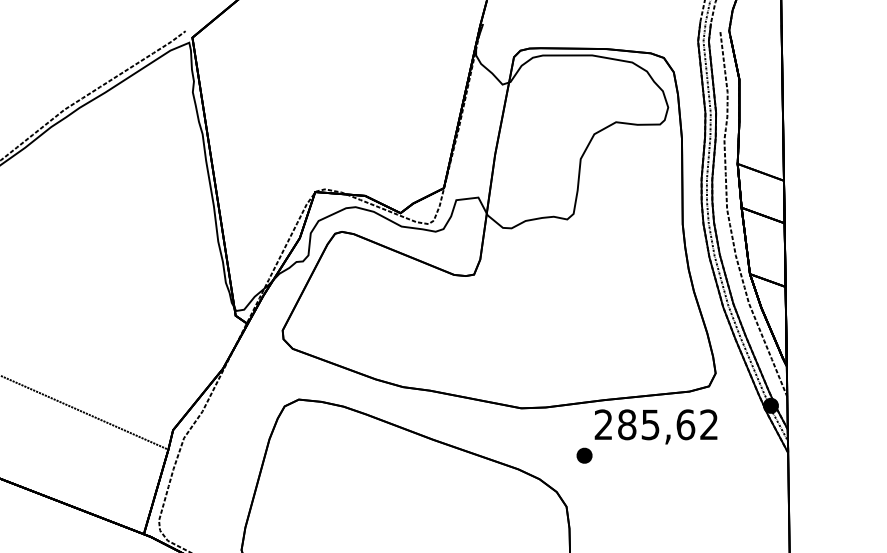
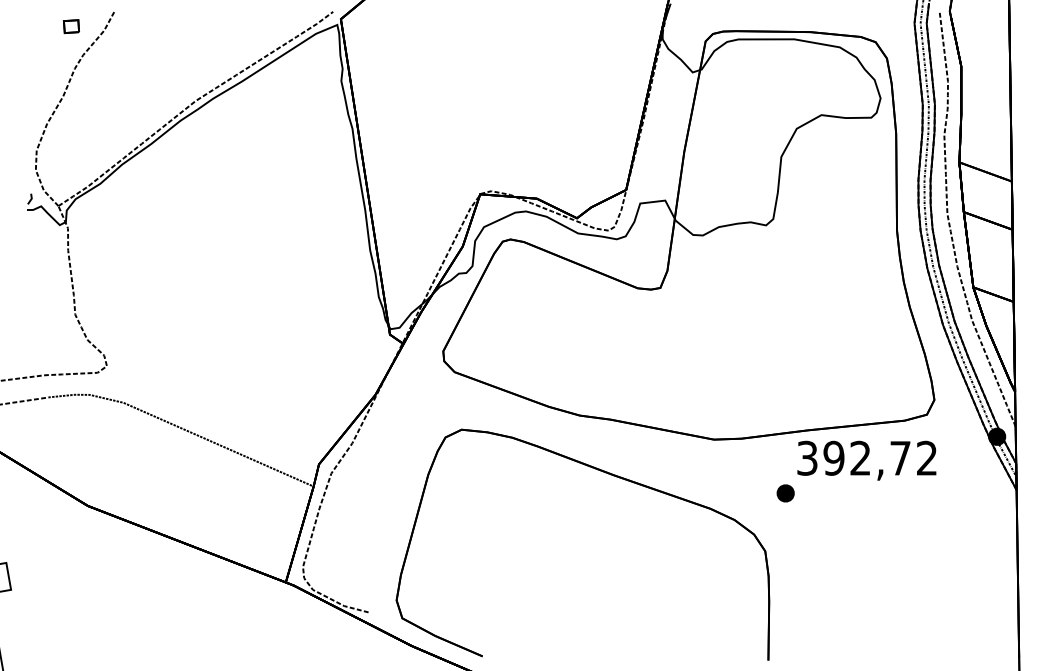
text: (645, 424) -> (854, 457), 285,62 -> 392,72

